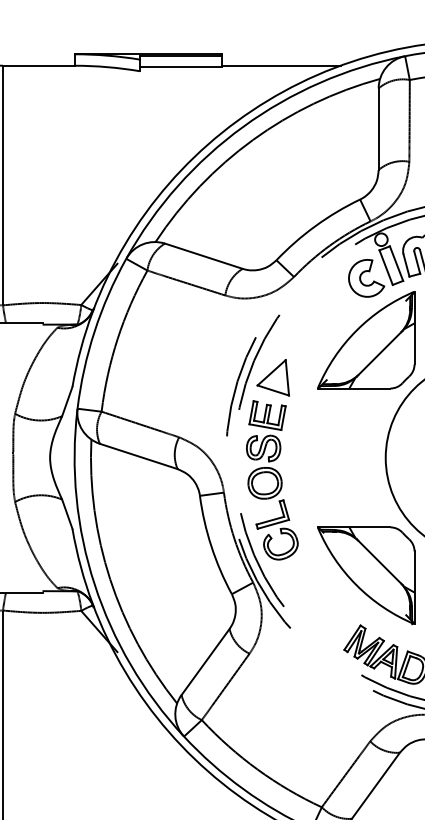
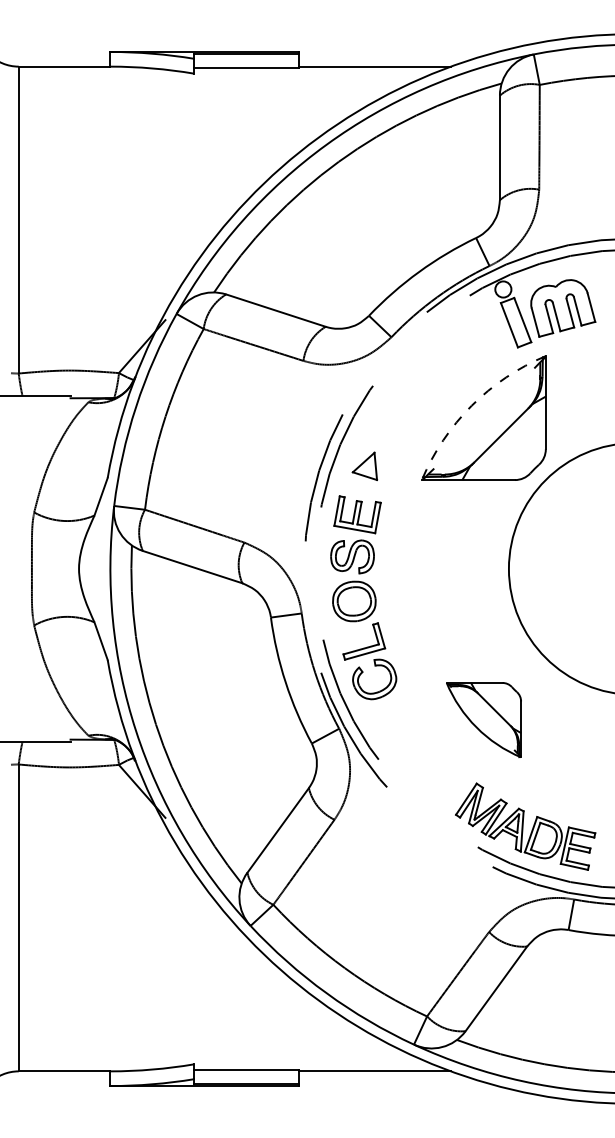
part: (362, 274) -> (479, 333), removed
arc: (356, 330) -> (471, 405), solid -> dashed
part: (272, 377) -> (364, 466), size x0.6
part: (365, 576) -> (483, 720), size x0.6

